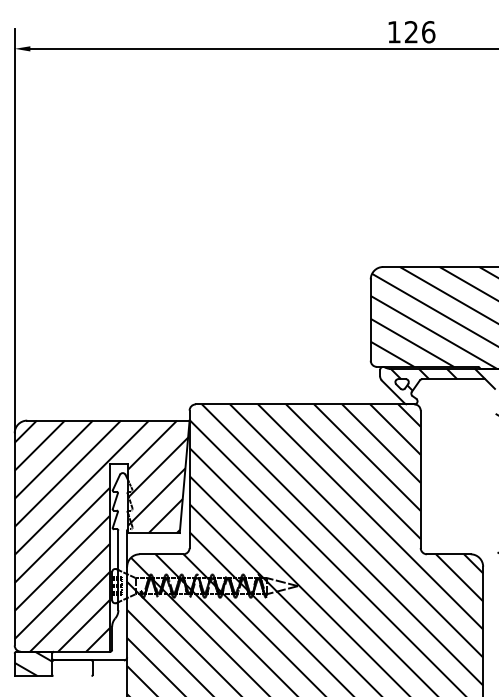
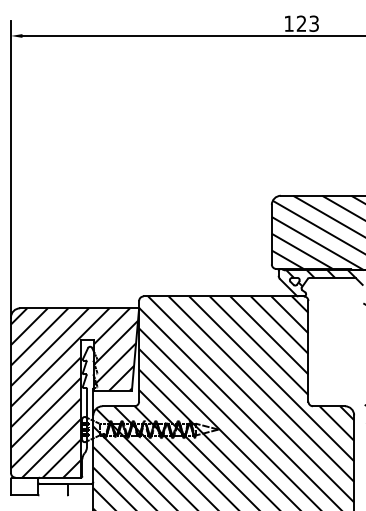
text: (428, 32) -> (314, 23), 126 -> 123
hatch: (33, 663) -> (24, 486), removed

